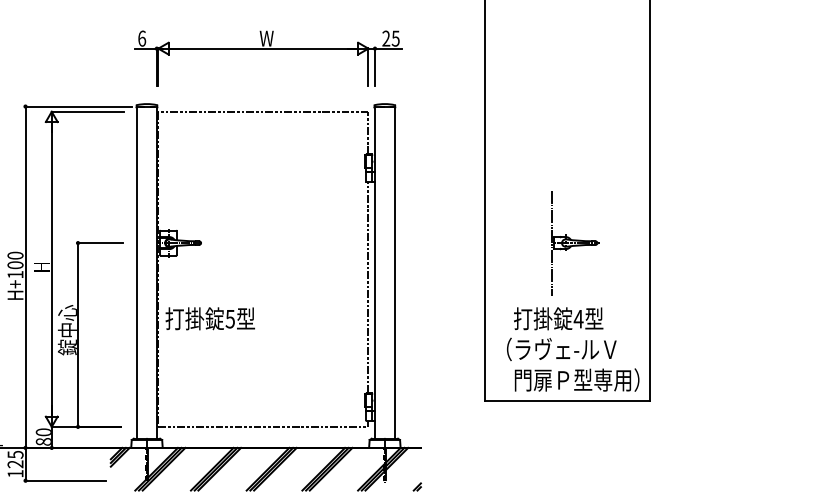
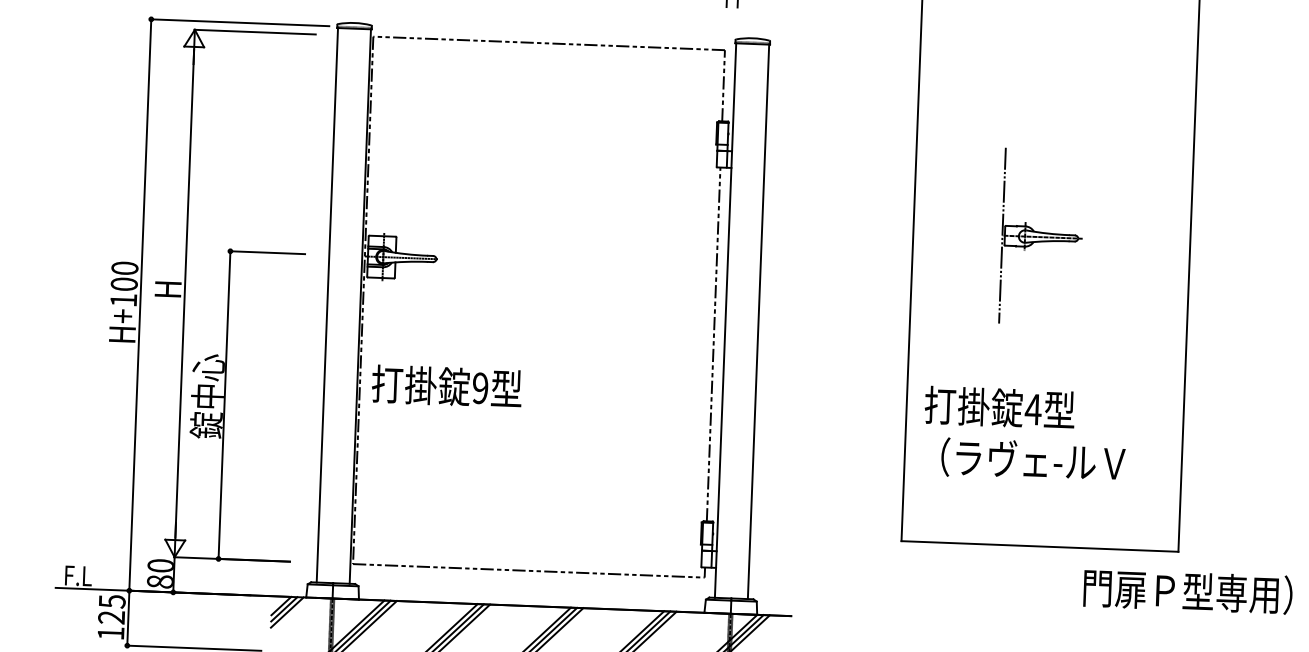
part: (575, 243) -> (1041, 237), moved
text: (229, 318) -> (479, 387), 5 -> 9
text: (558, 318) -> (999, 407), moved
text: (576, 379) -> (1187, 590), moved

